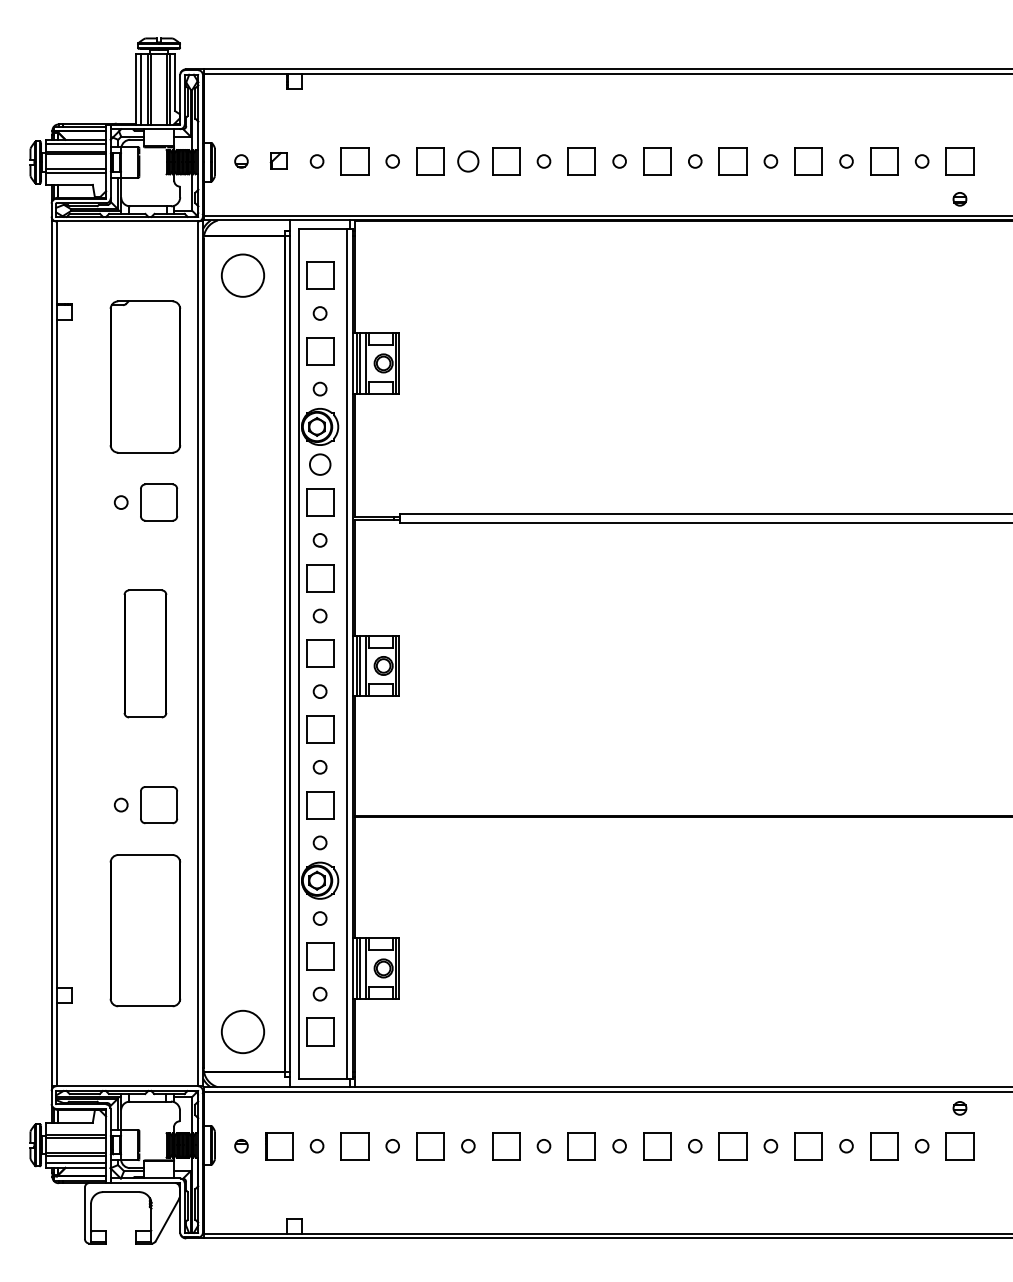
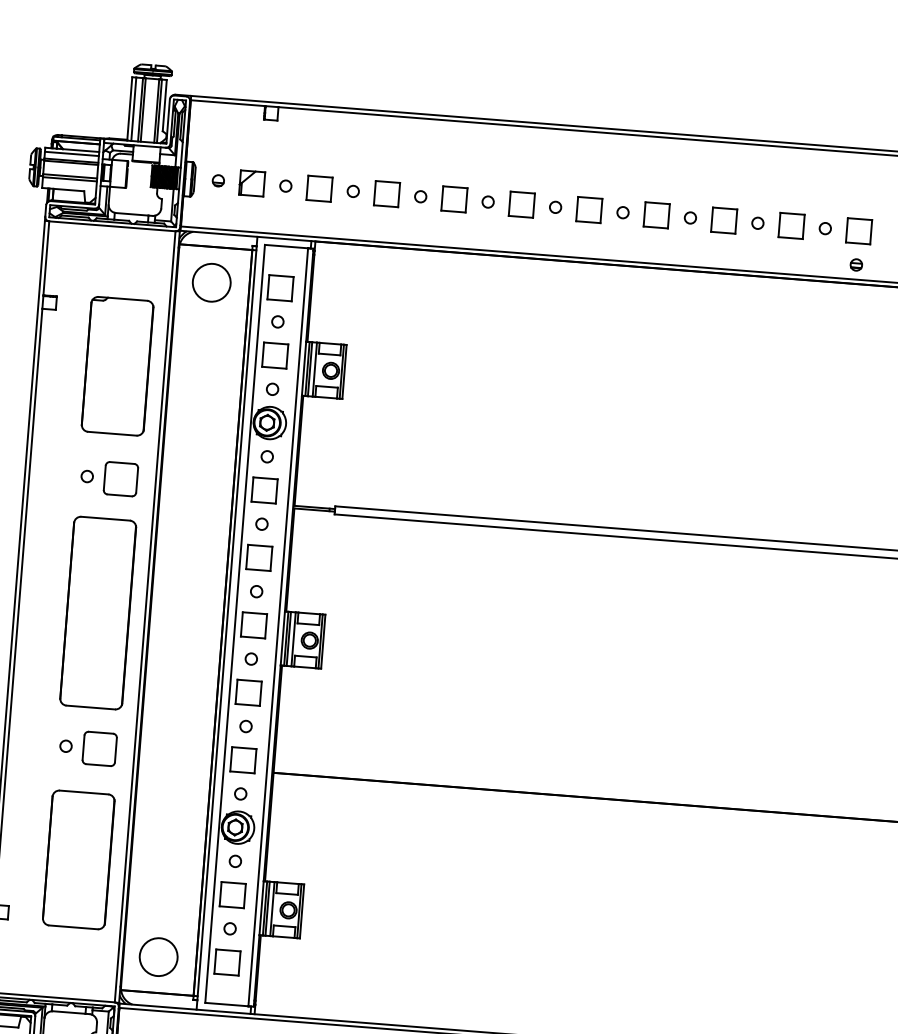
part: (278, 160) -> (251, 182), size x1.67
circle: (468, 161) -> (420, 196), size x0.62
circle: (319, 464) -> (266, 456), size x0.62
part: (145, 653) -> (98, 612), size x1.67

